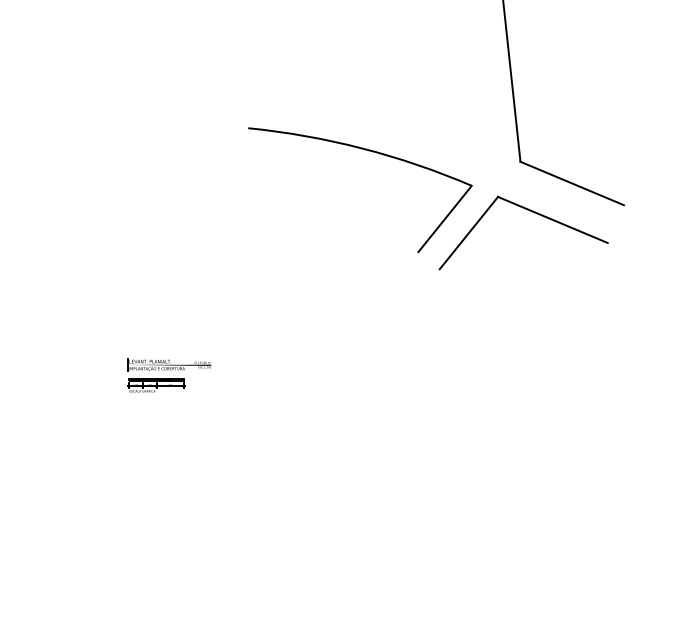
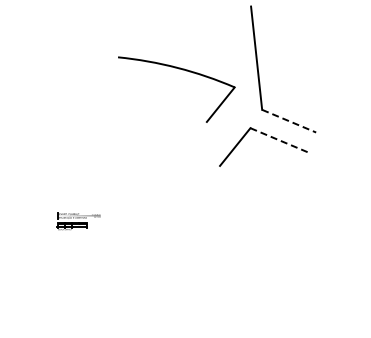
part: (371, 153) -> (182, 70), moved
line: (572, 184) -> (289, 121), solid -> dashed
line: (553, 220) -> (279, 140), solid -> dashed

